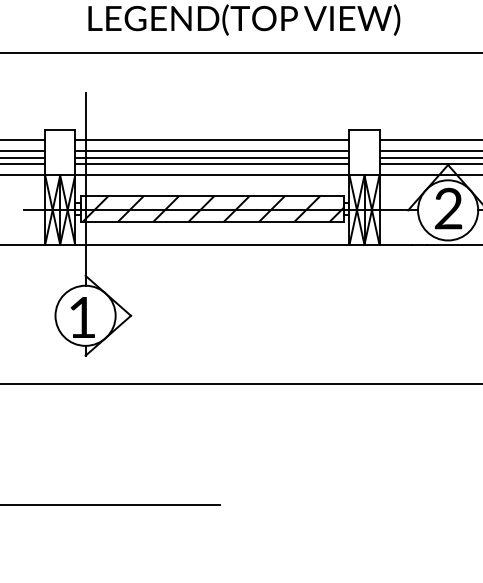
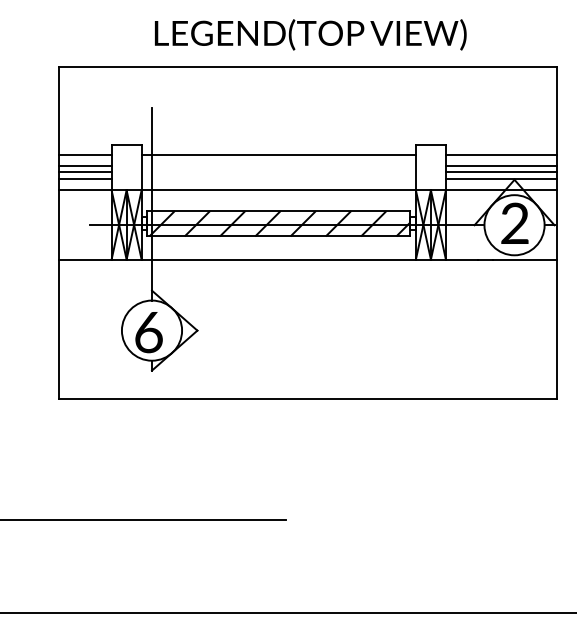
line: (212, 150) -> (278, 165), removed
line: (212, 157) -> (278, 172), removed
line: (212, 163) -> (278, 178), removed
text: (82, 317) -> (148, 332), 1 -> 6

